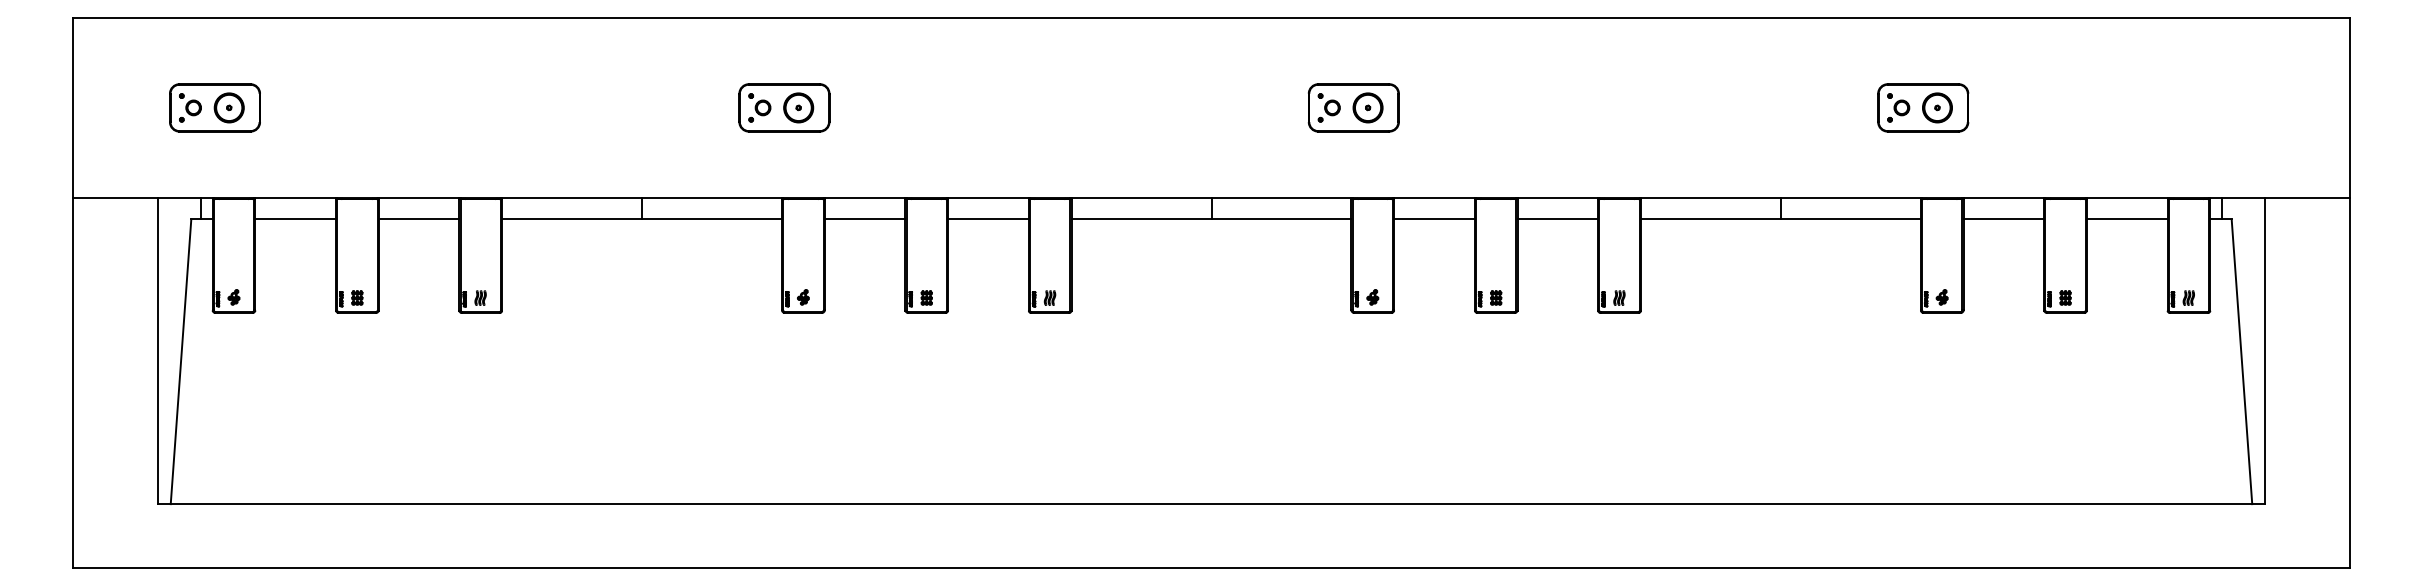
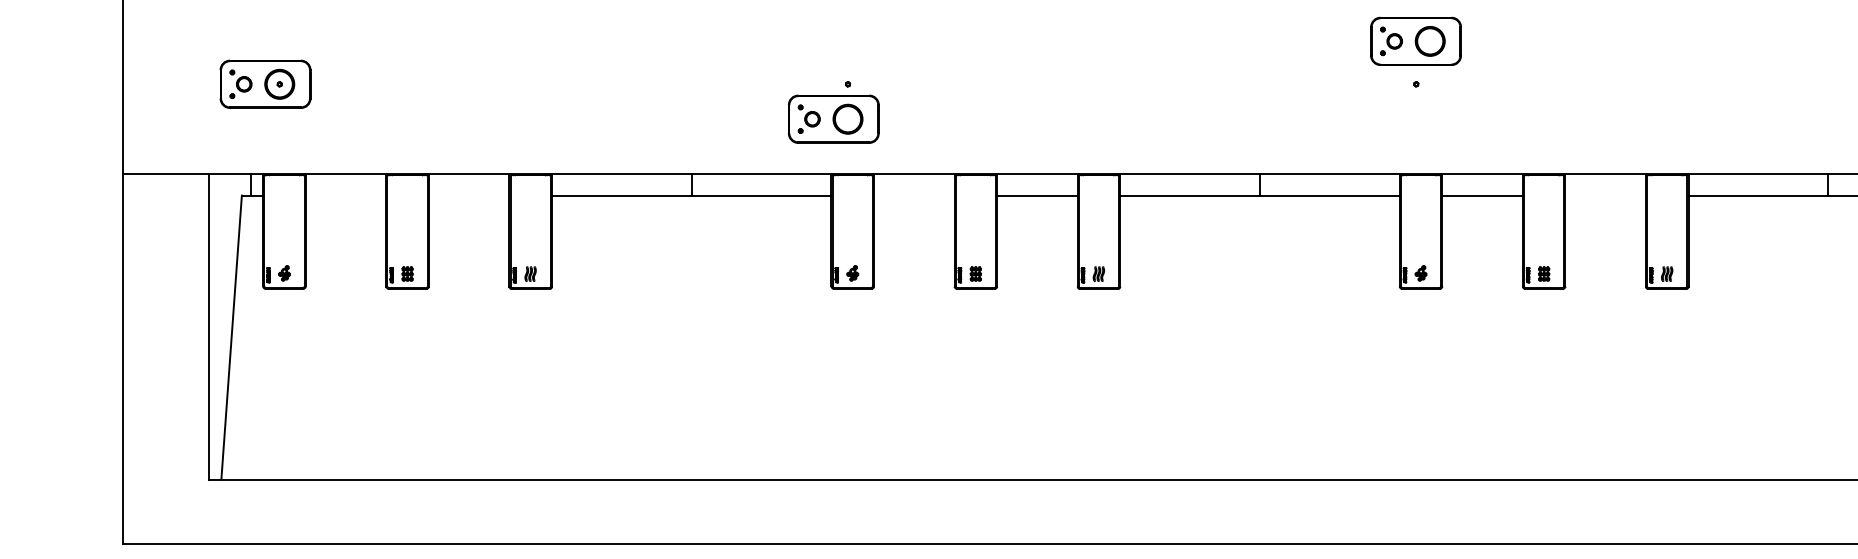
part: (784, 107) -> (833, 118), moved
part: (1353, 107) -> (1415, 40), moved
line: (295, 219) -> (345, 195), removed
line: (418, 219) -> (468, 195), removed
line: (864, 219) -> (913, 195), removed
line: (1557, 219) -> (1605, 195), removed

